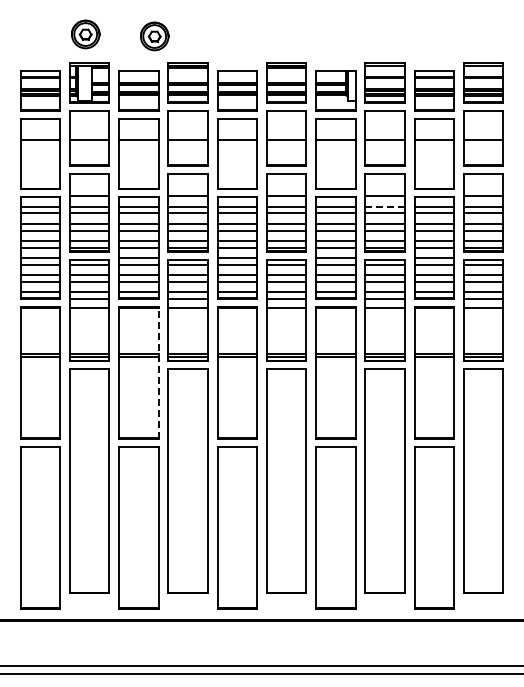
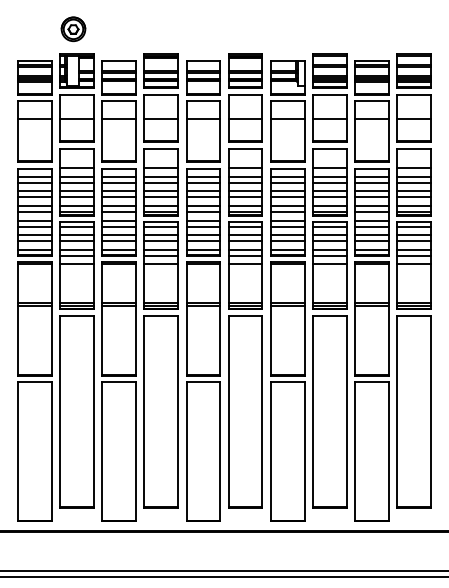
part: (154, 36) -> (132, 31), removed
line: (385, 206) -> (330, 176), dashed -> solid
line: (158, 372) -> (135, 318), dashed -> solid

